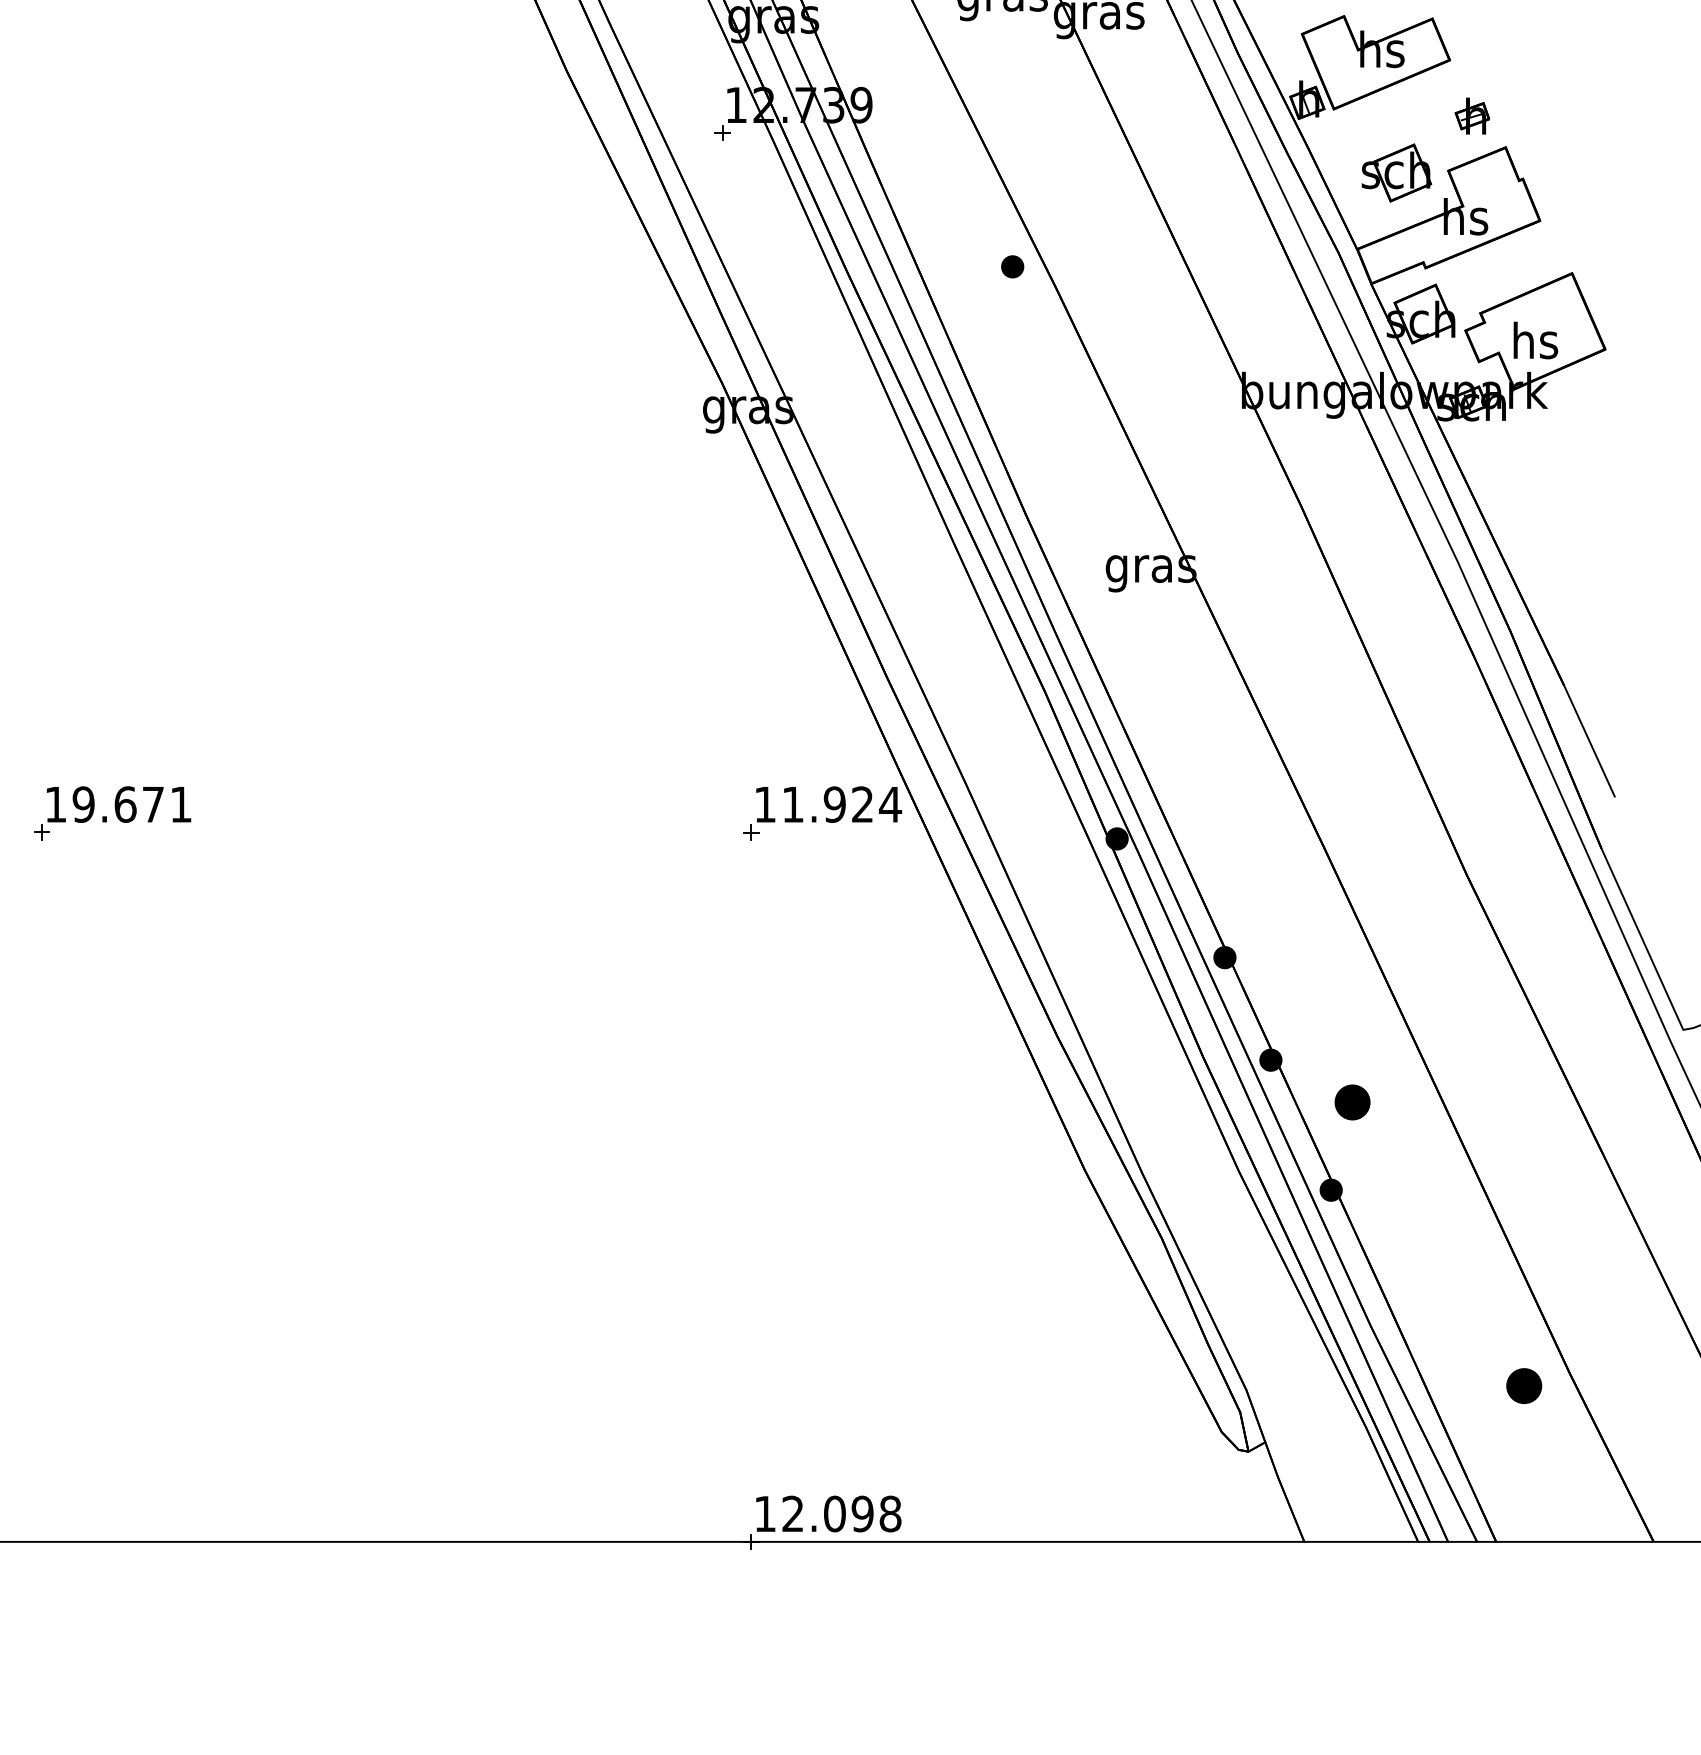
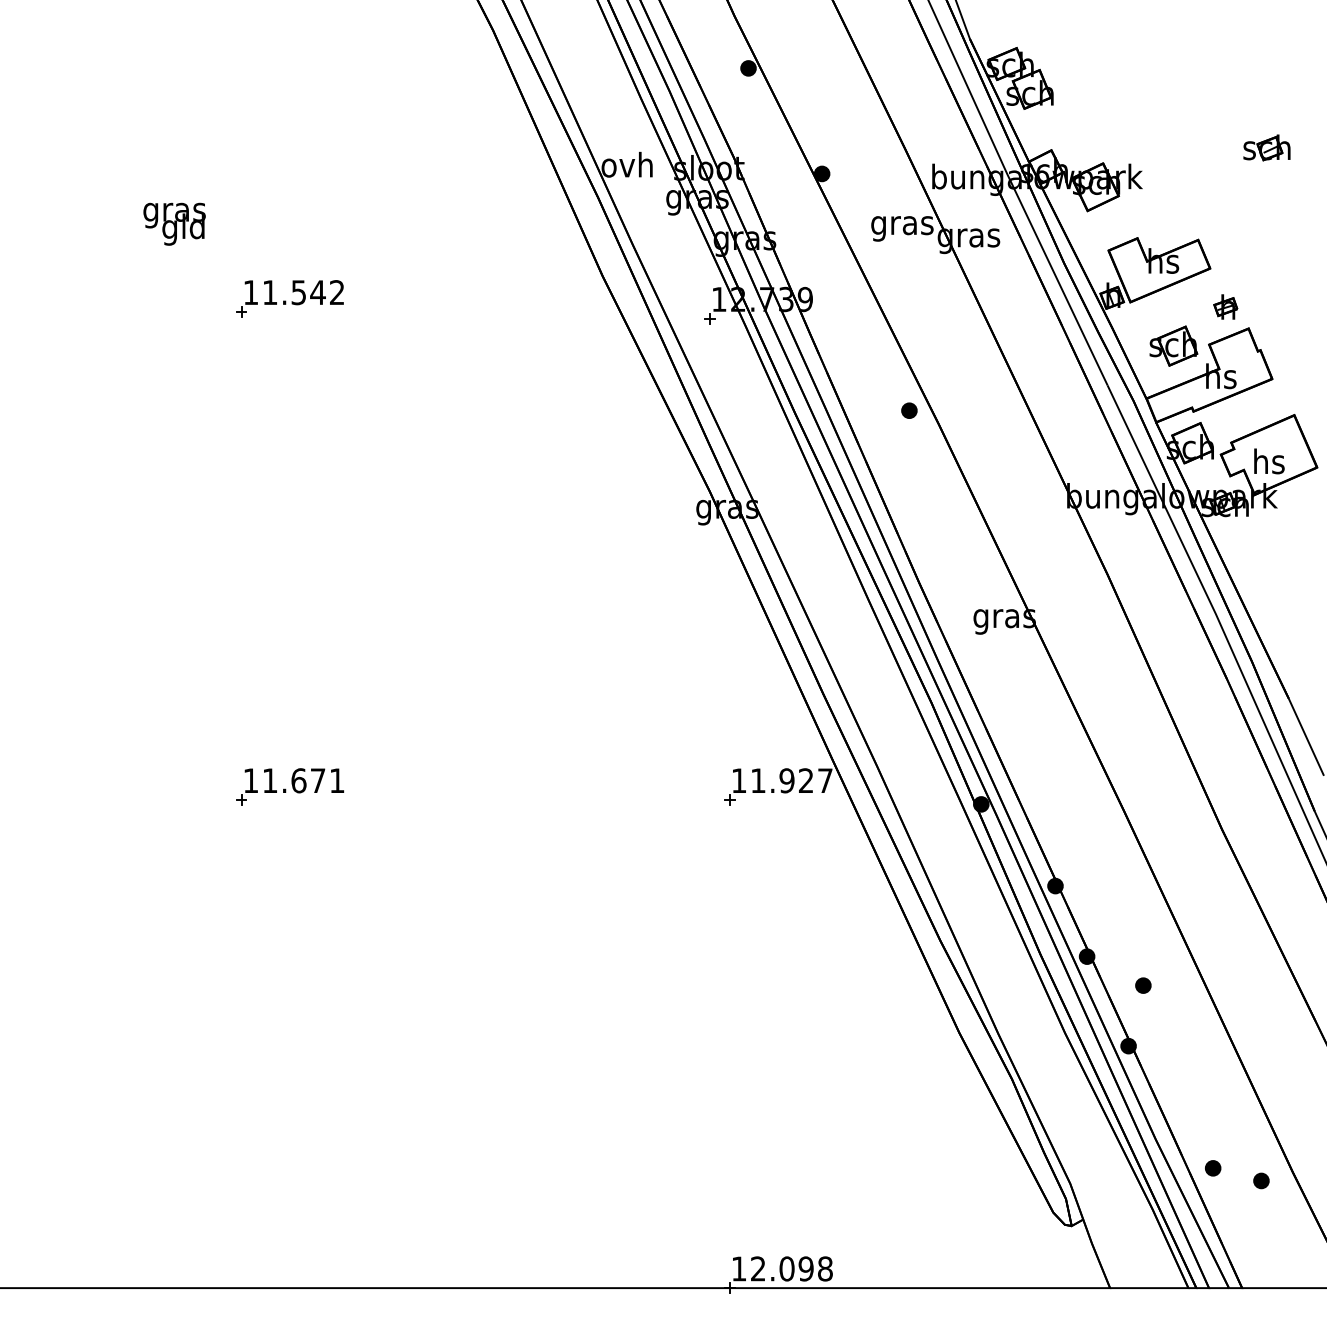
part: (111, 103) -> (289, 298), added
text: (82, 804) -> (269, 780), 19.671 -> 11.671
text: (890, 804) -> (825, 780), 11.924 -> 11.927
part: (1352, 1102) -> (1143, 985), size x0.62
part: (1454, 1368) -> (1213, 1168), added
part: (1524, 1385) -> (1261, 1180), size x0.62

